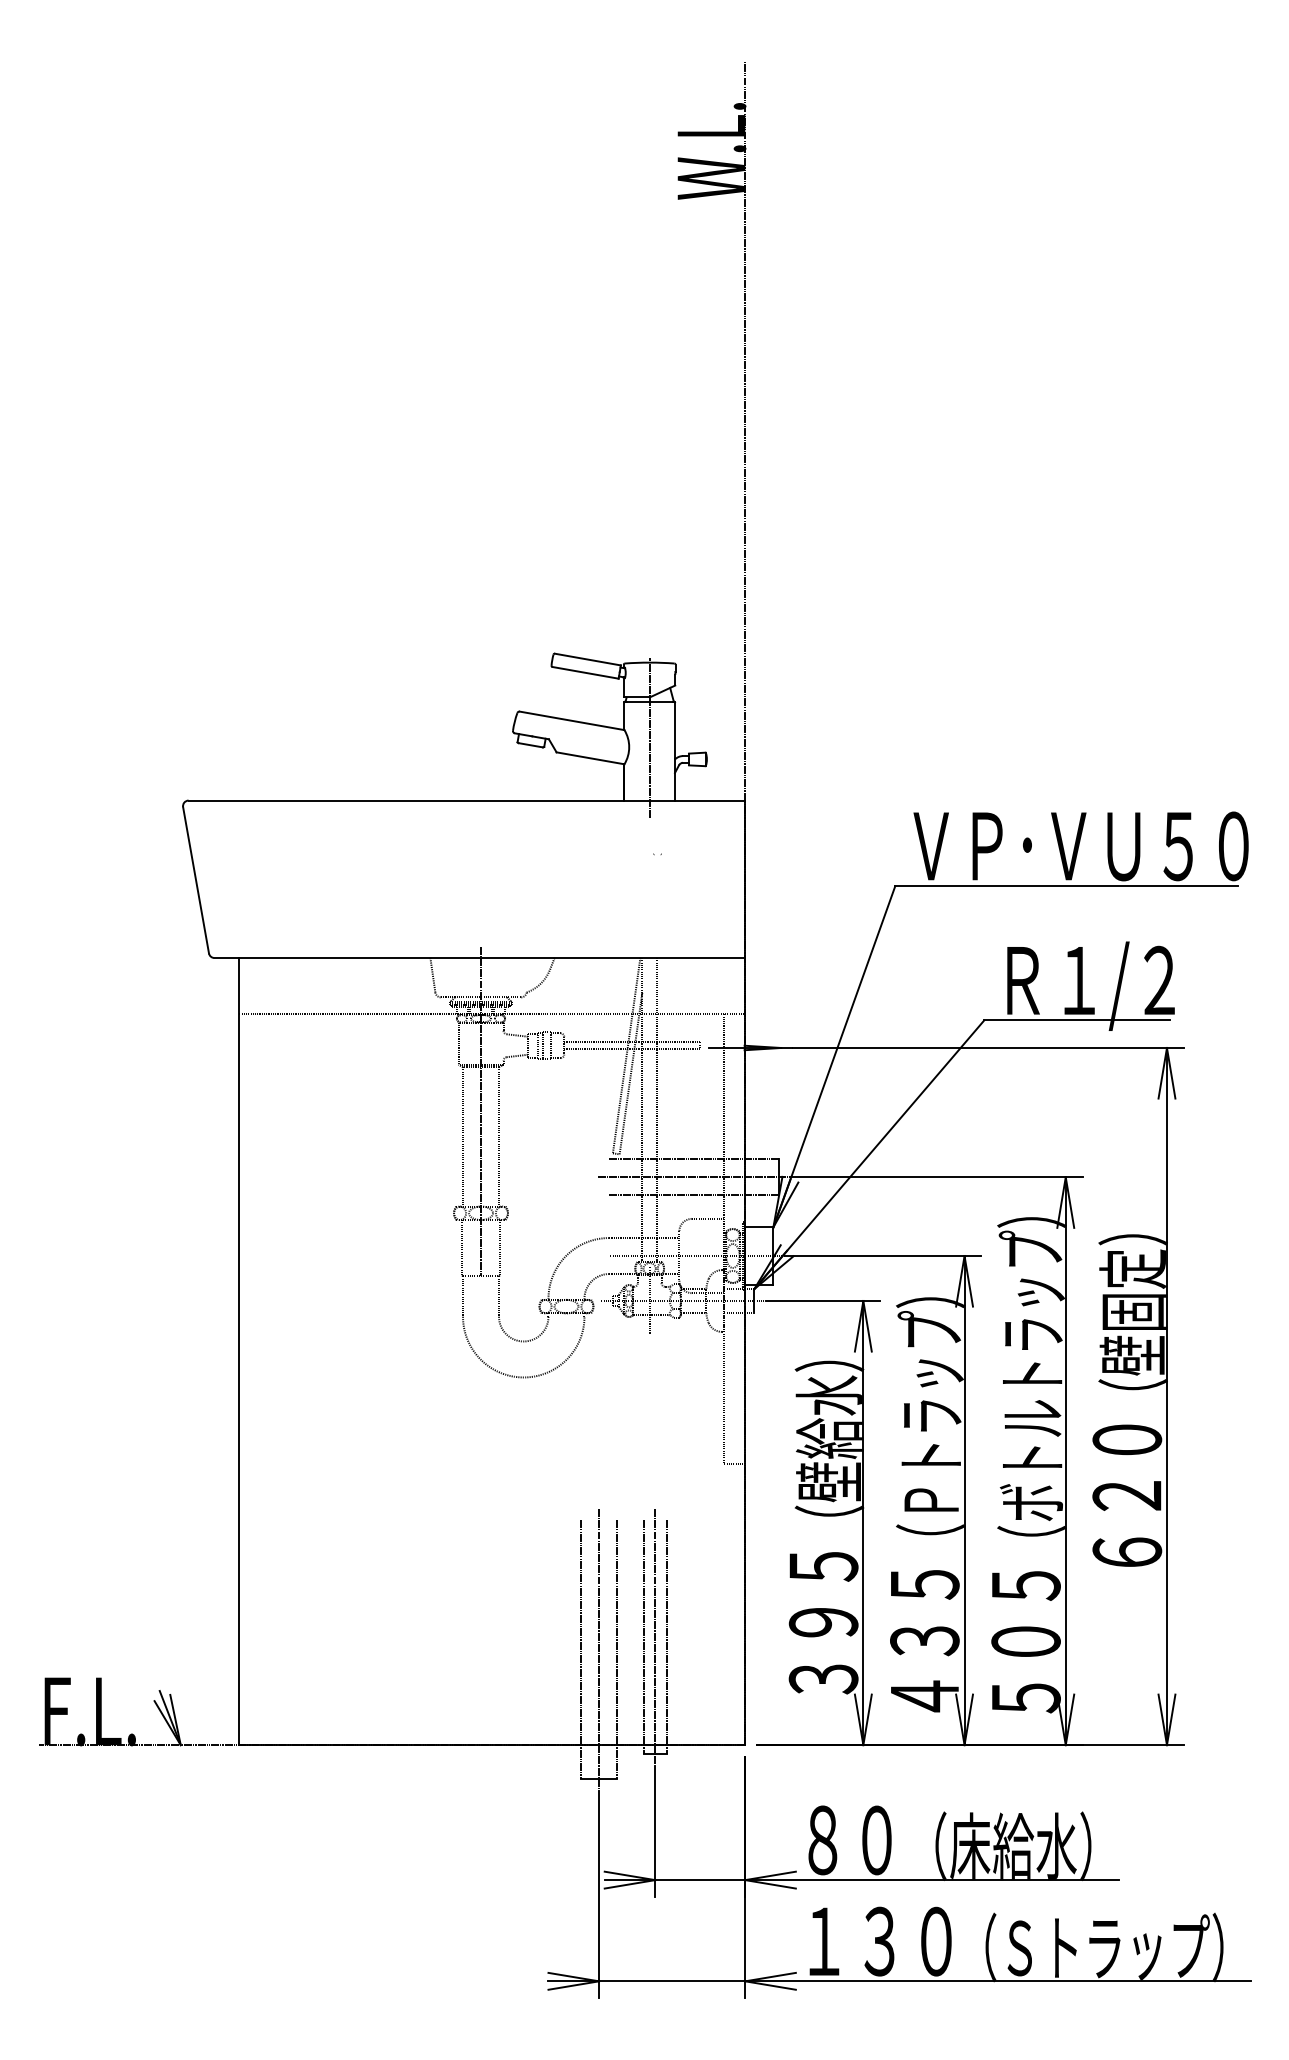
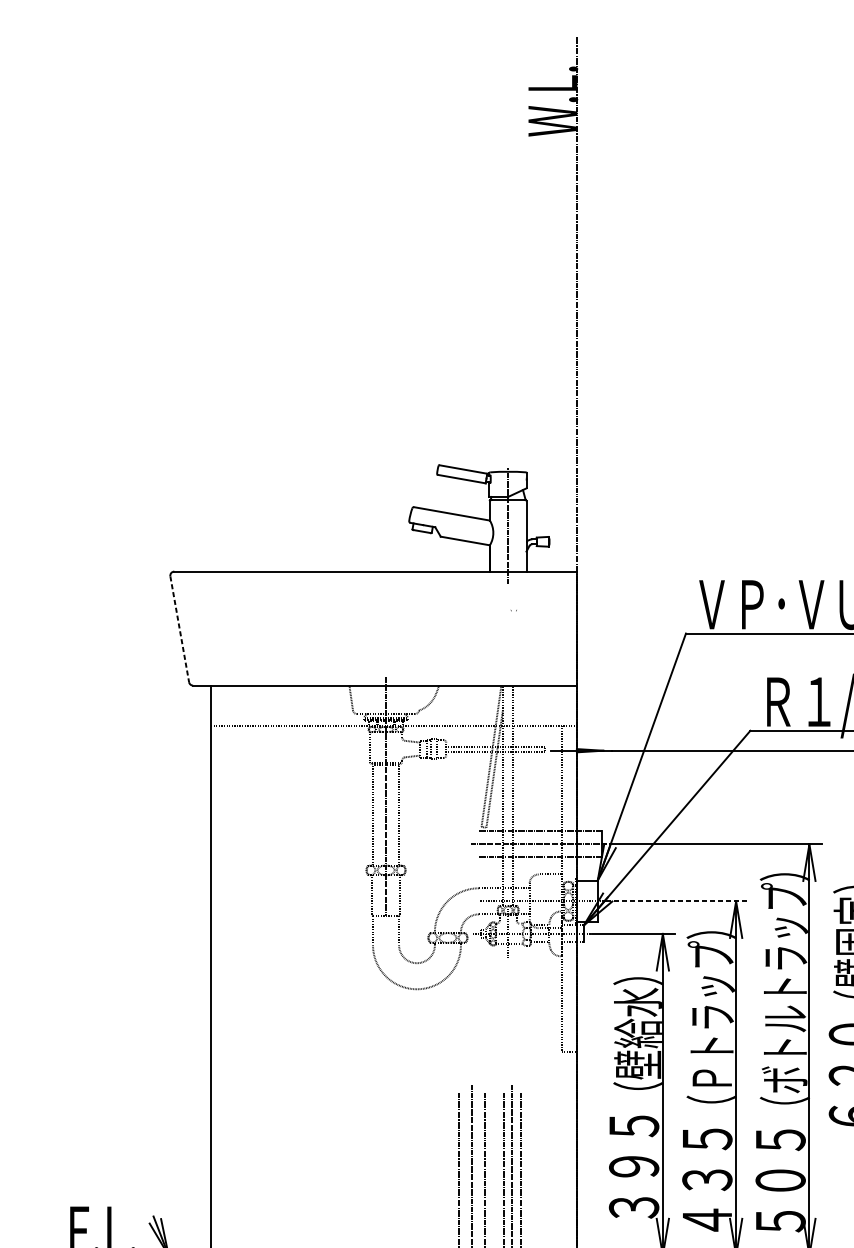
line: (196, 880) -> (180, 629), solid -> dashed
line: (883, 1256) -> (677, 901), solid -> dashed

